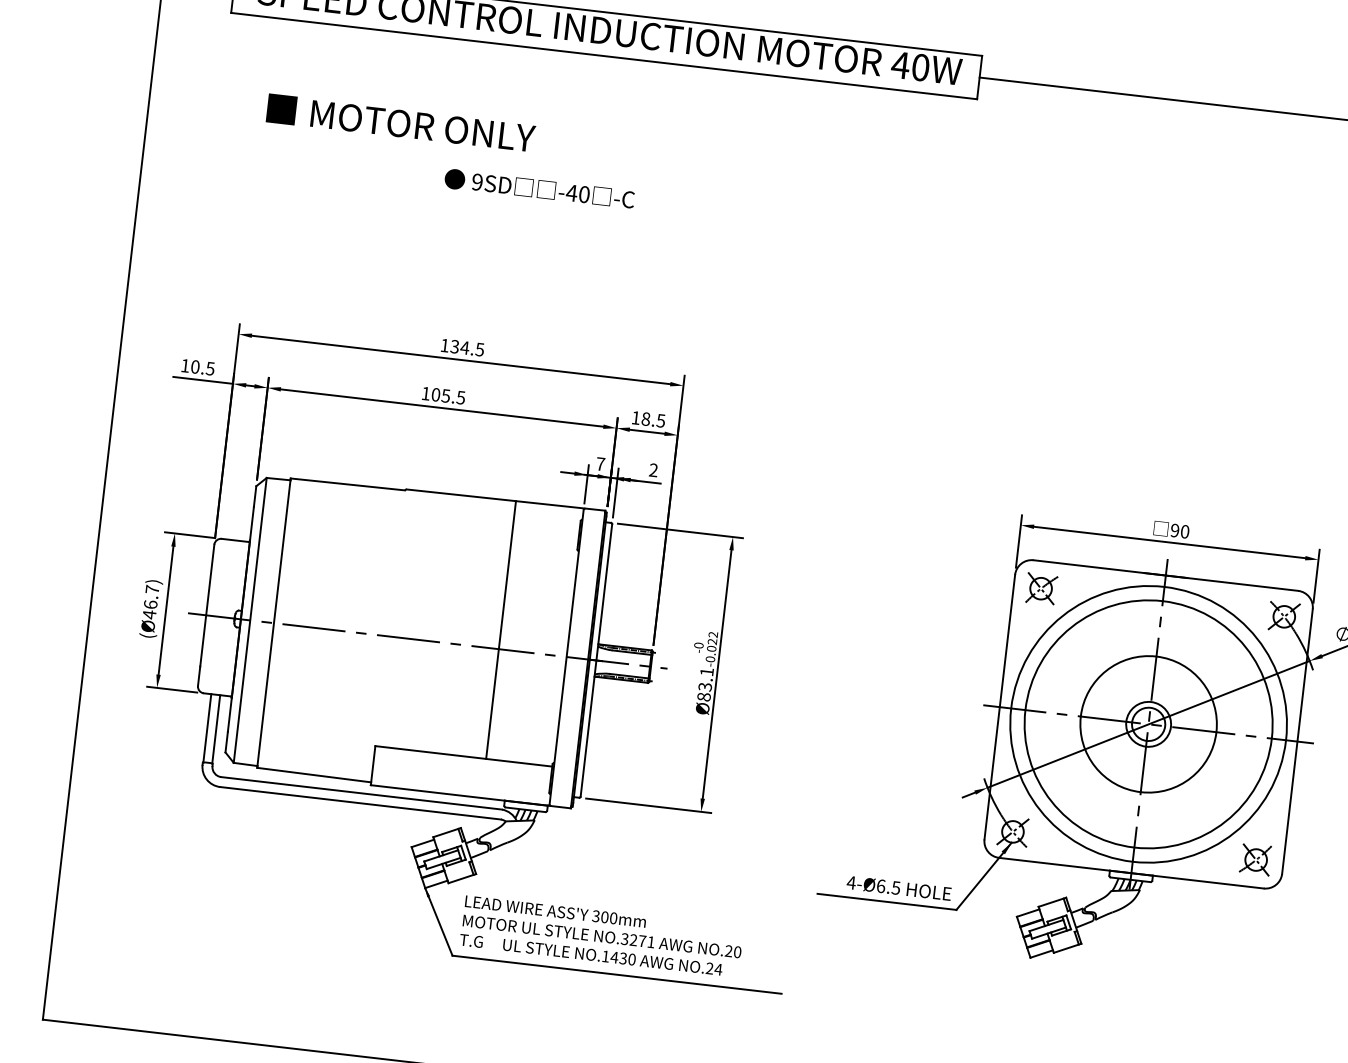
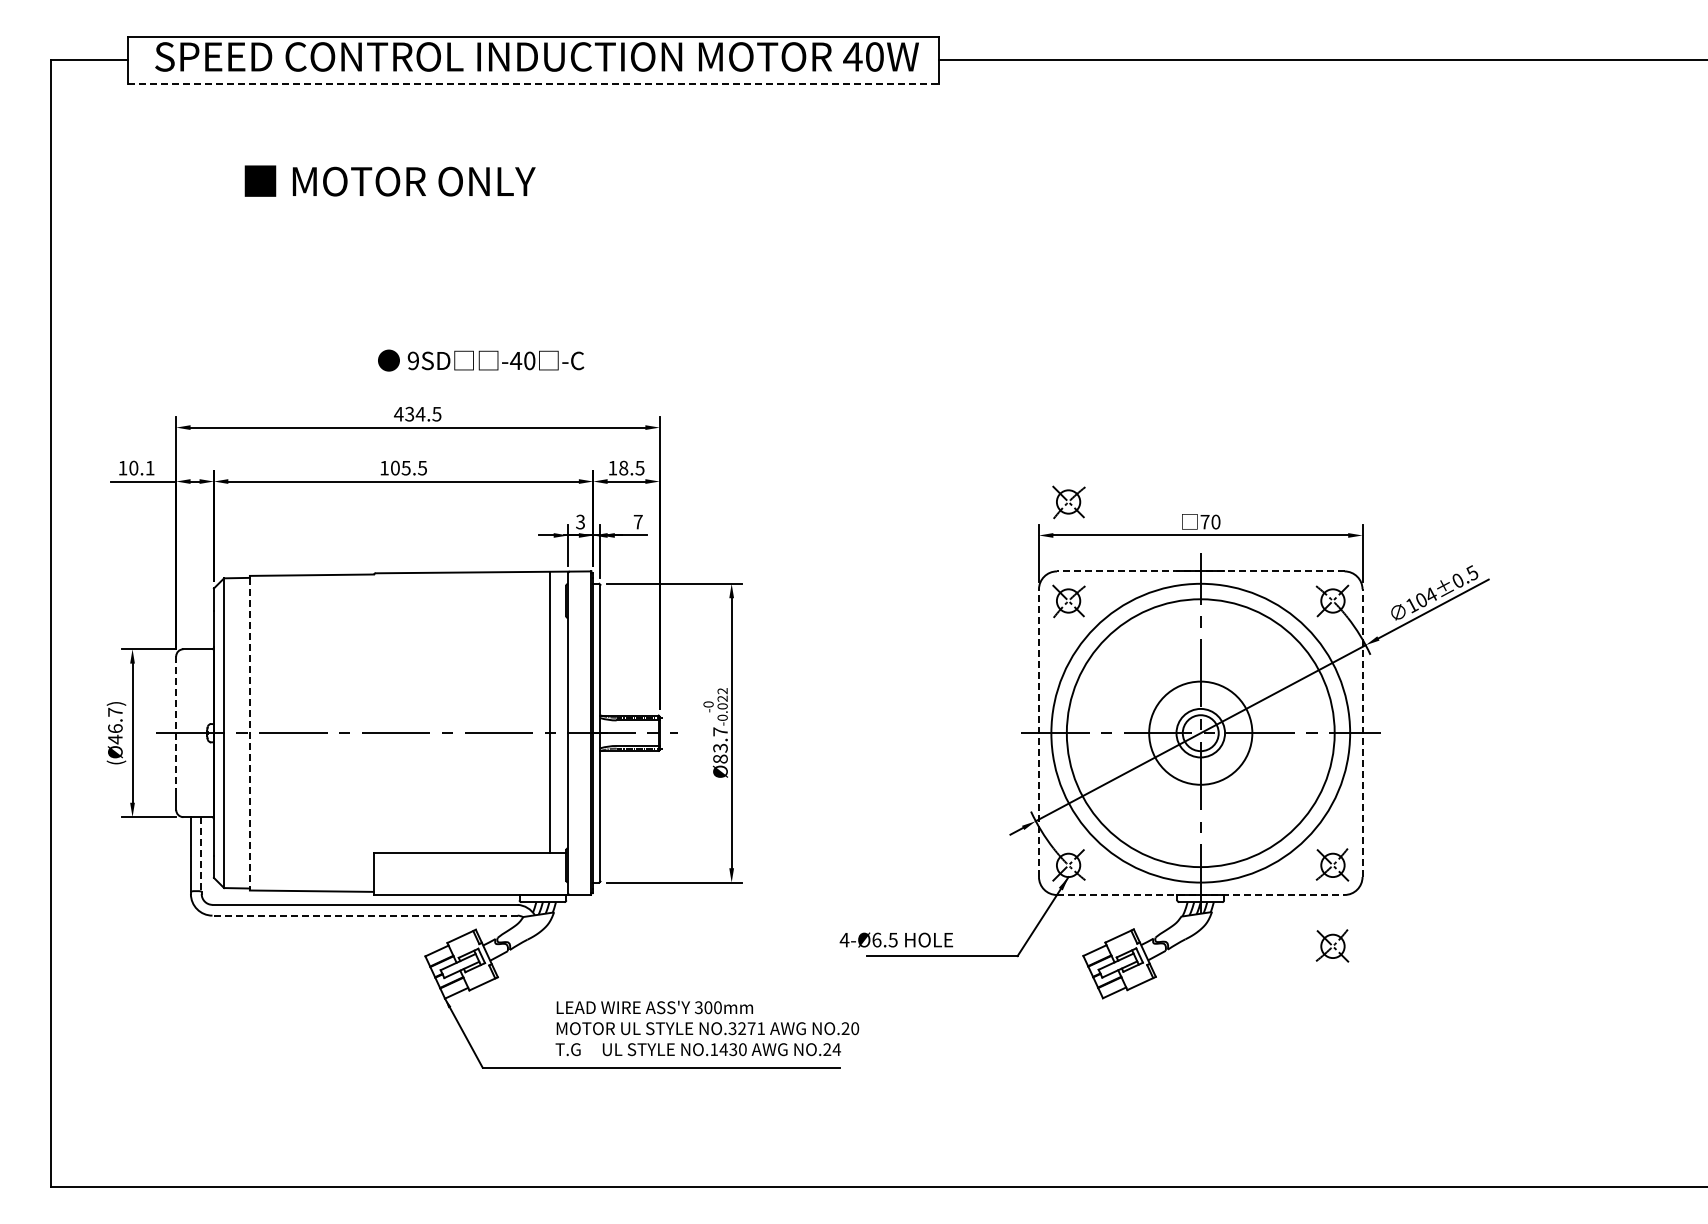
line: (604, 55) -> (534, 83), solid -> dashed
text: (400, 122) -> (389, 180), moved
text: (540, 189) -> (481, 360), moved
text: (444, 345) -> (398, 414), 134.5 -> 434.5
text: (209, 368) -> (149, 468), 10.5 -> 10.1
text: (600, 463) -> (580, 521), 7 -> 3
text: (653, 469) -> (637, 521), 2 -> 7
part: (1051, 498) -> (1068, 502), added
text: (1174, 530) -> (1204, 521), 90 -> 70
line: (1165, 575) -> (1200, 571), solid -> dashed
line: (207, 606) -> (176, 723), solid -> dashed
line: (273, 623) -> (249, 733), solid -> dashed
line: (501, 630) -> (550, 712), moved
text: (707, 671) -> (720, 731), Ø83.1 -> Ø83.7
line: (999, 707) -> (1038, 733), solid -> dashed
circle: (1148, 723) -> (1200, 732), size x0.7
line: (216, 729) -> (201, 854), solid -> dashed
line: (1297, 741) -> (1362, 733), solid -> dashed
line: (360, 803) -> (365, 915), solid -> dashed
line: (1131, 872) -> (1200, 894), solid -> dashed
text: (899, 887) -> (896, 939), moved
part: (1247, 933) -> (1332, 945), added
text: (601, 936) -> (707, 1028), moved

